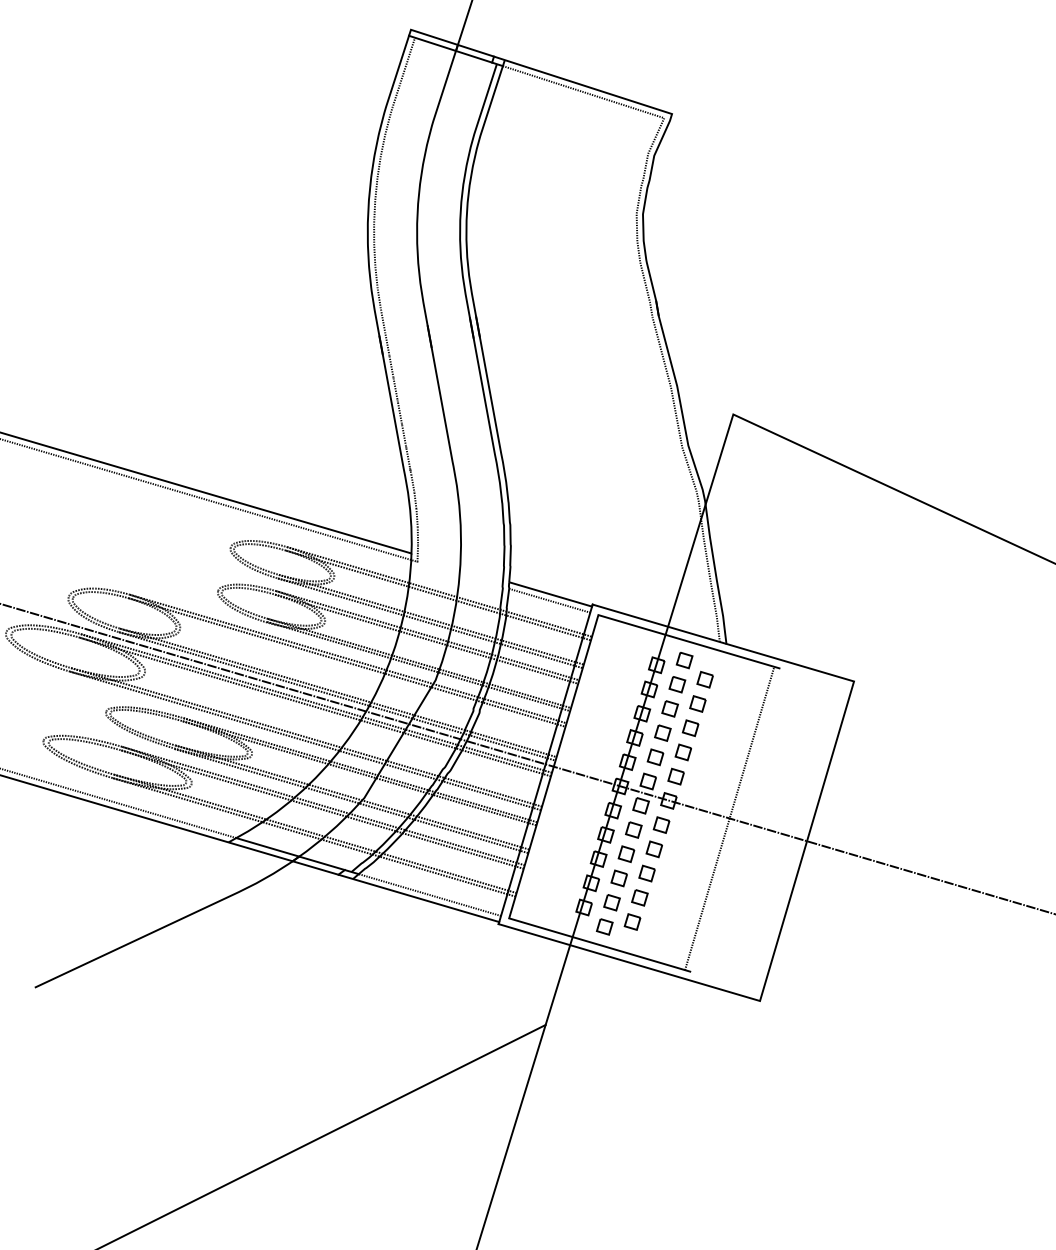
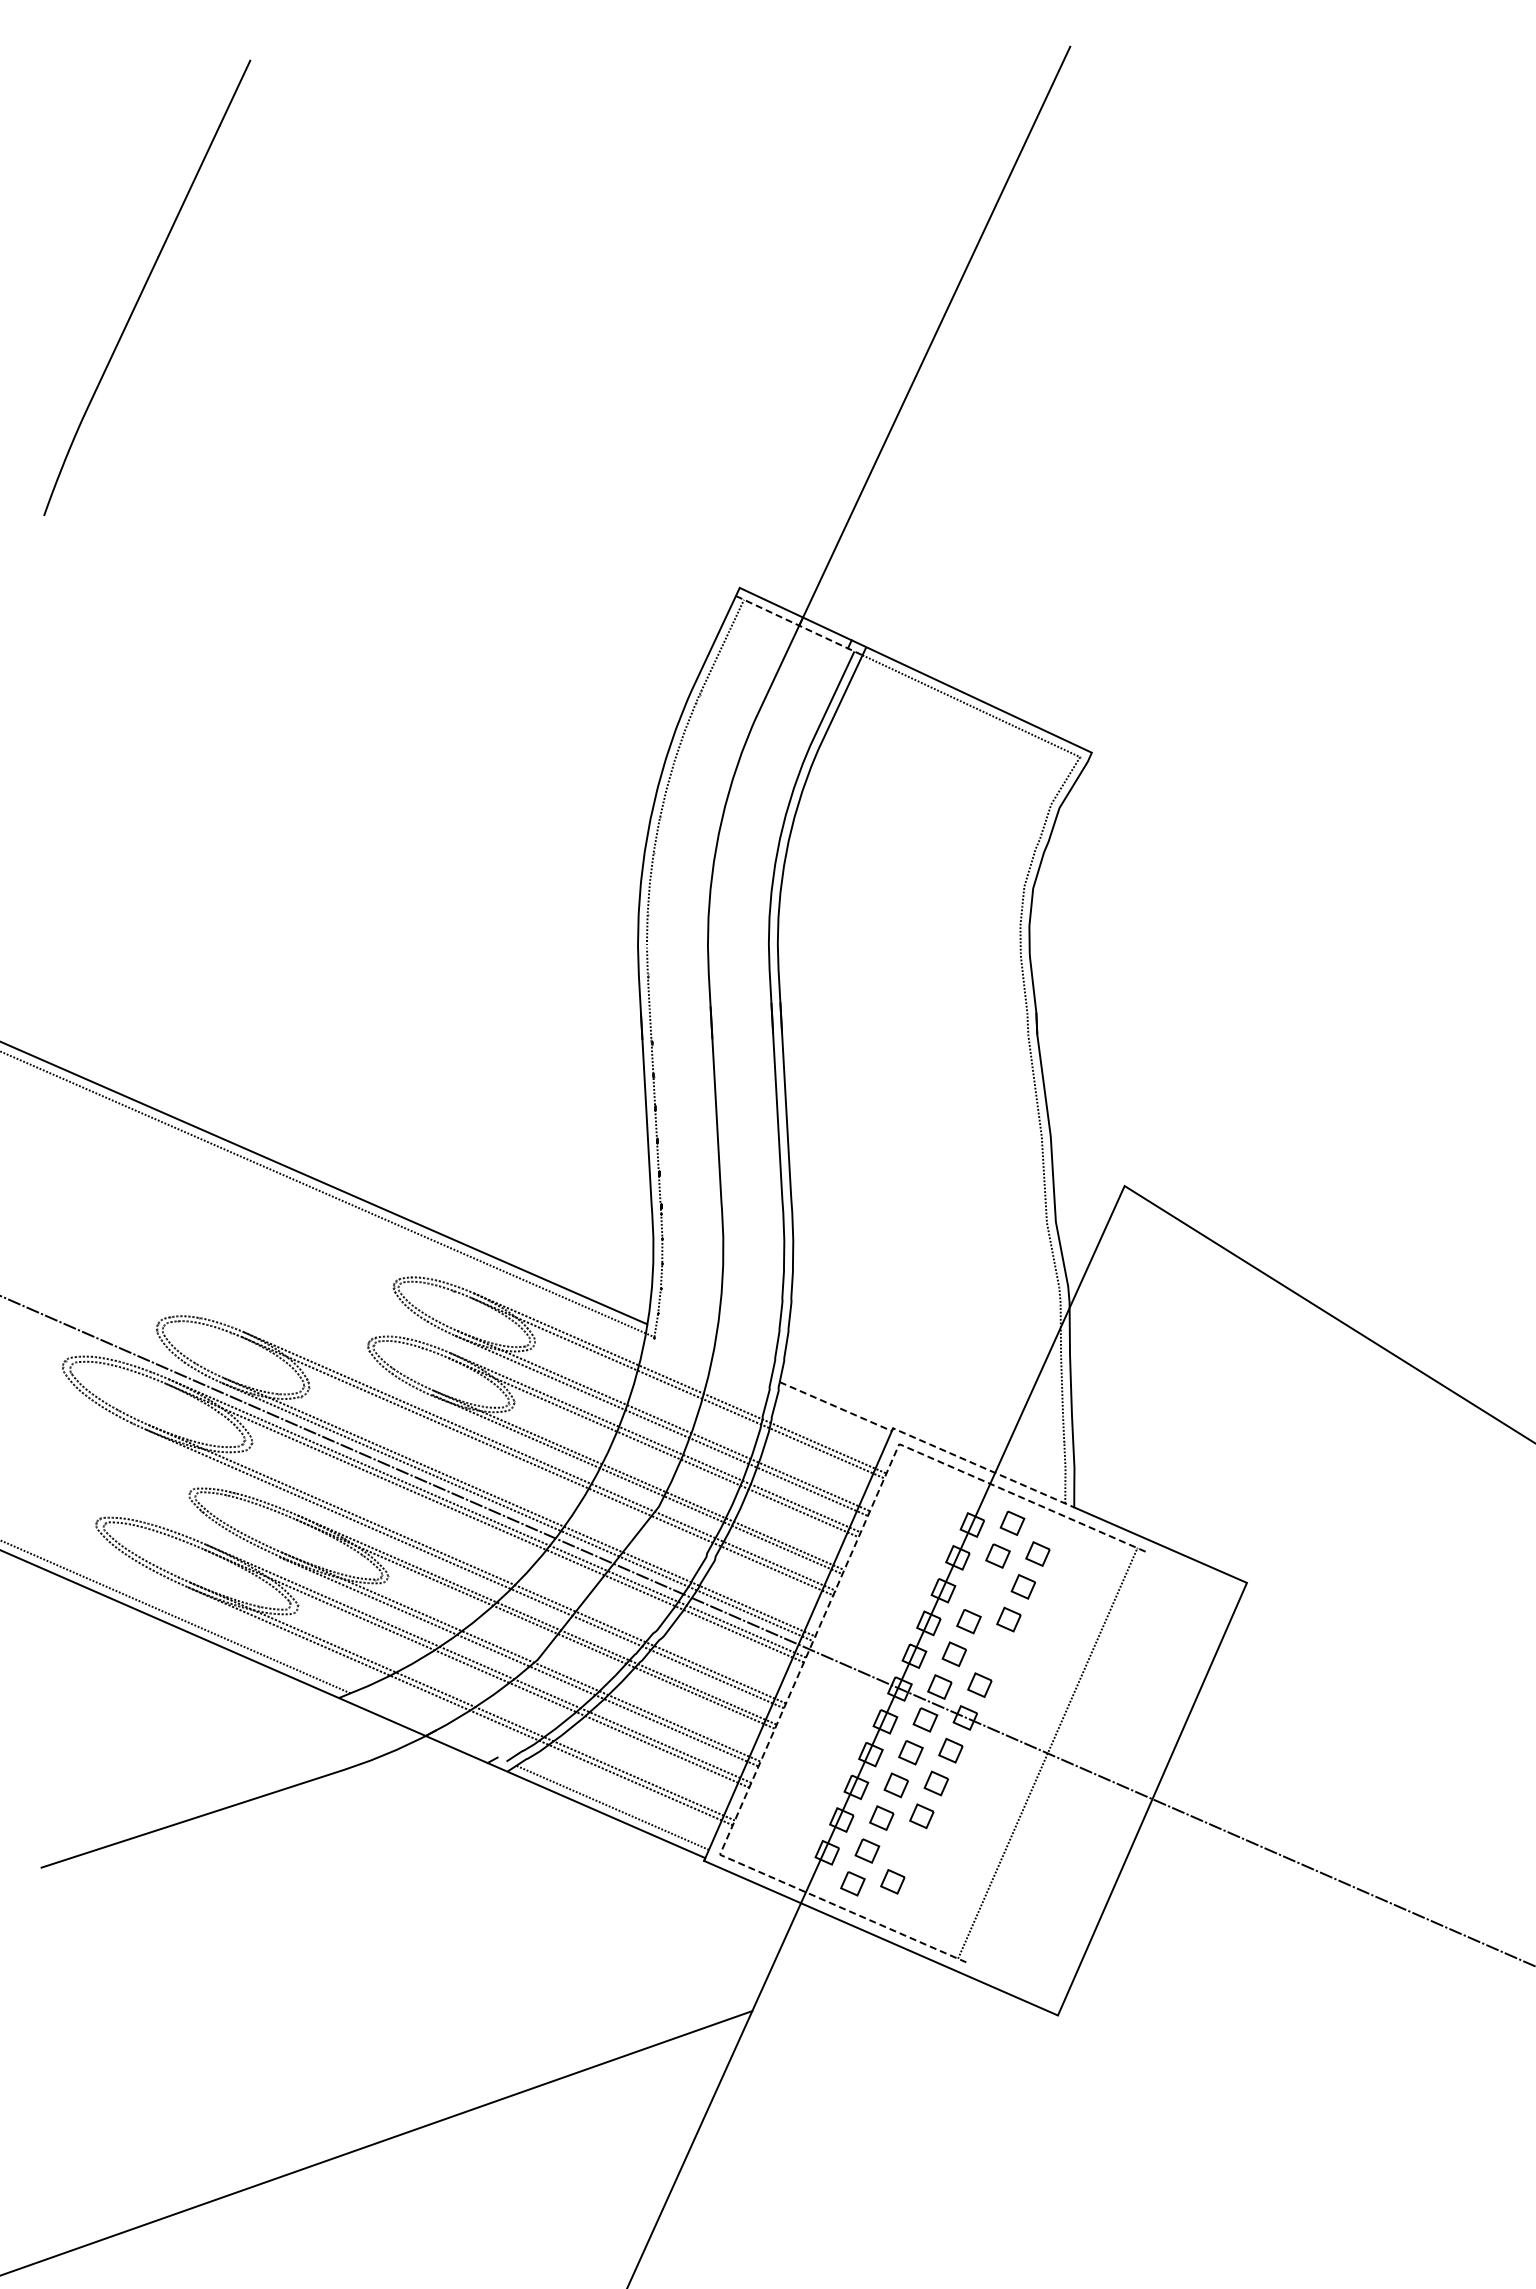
line: (456, 50) -> (799, 625), solid -> dashed
line: (549, 600) -> (833, 1415), removed
line: (616, 611) -> (925, 1442), solid -> dashed
part: (670, 708) -> (983, 1588), removed
part: (682, 752) -> (993, 1652), removed
line: (553, 766) -> (809, 1649), solid -> dashed
line: (297, 856) -> (433, 1729), removed
part: (639, 897) -> (907, 1848), removed

